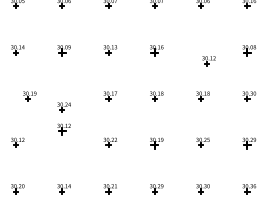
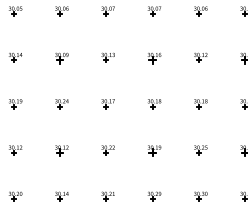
part: (208, 61) -> (200, 58), moved
part: (29, 96) -> (15, 104), moved
part: (63, 107) -> (61, 104), moved
part: (63, 129) -> (61, 151), moved

